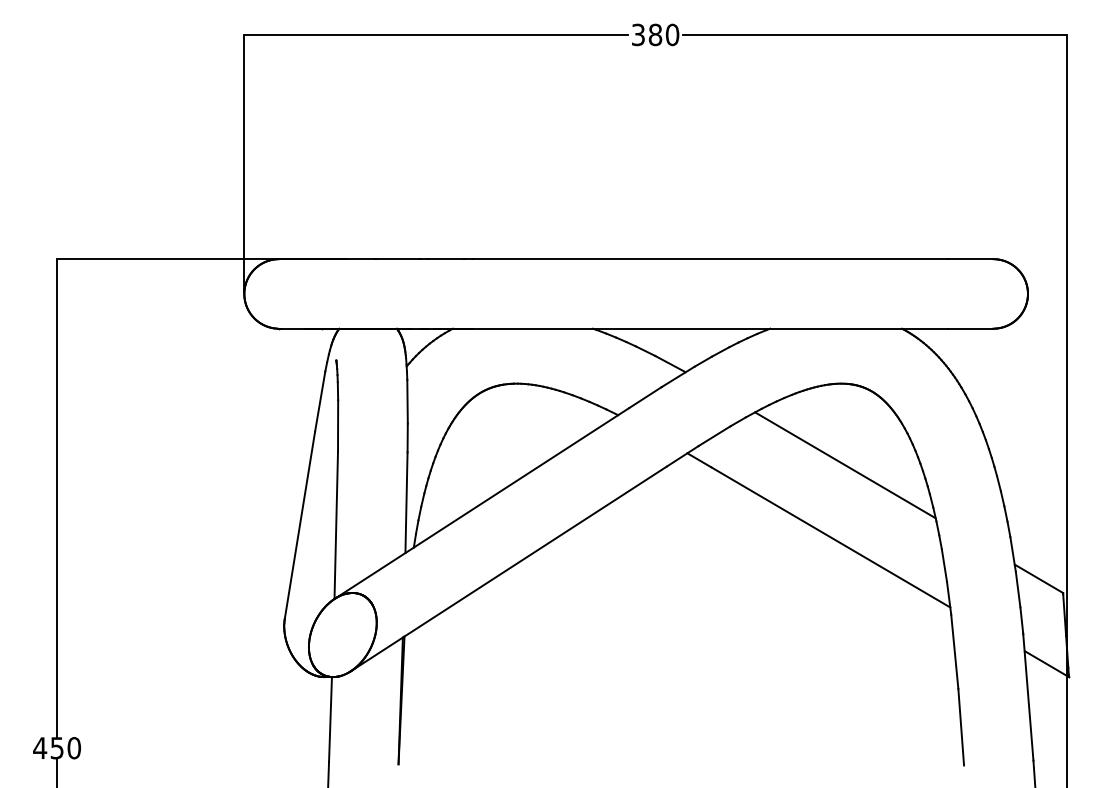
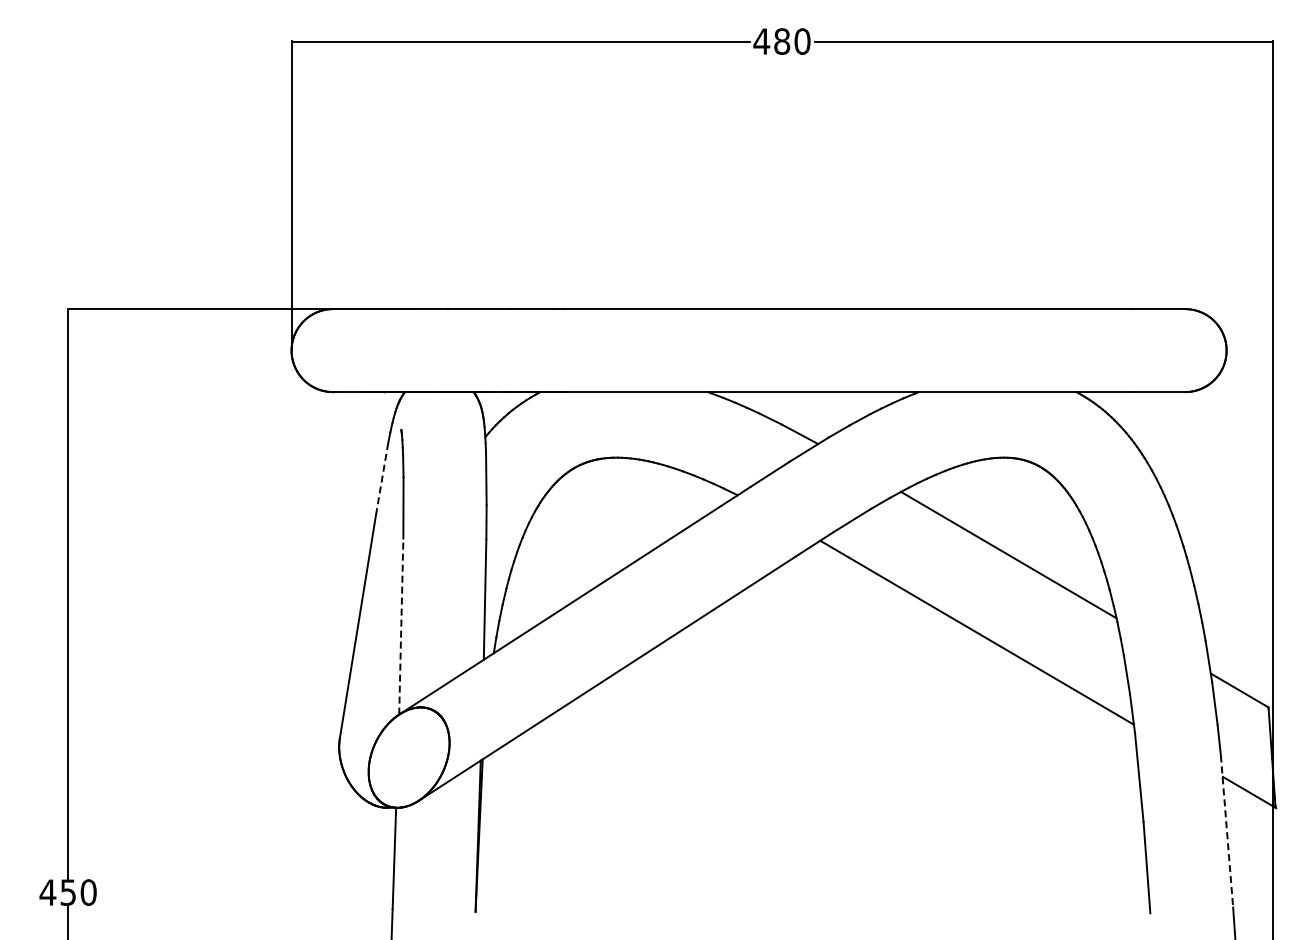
text: (638, 34) -> (761, 41), 380 -> 480
line: (320, 401) -> (382, 479), solid -> dashed
line: (336, 525) -> (401, 626), solid -> dashed
line: (1028, 696) -> (1227, 831), solid -> dashed

